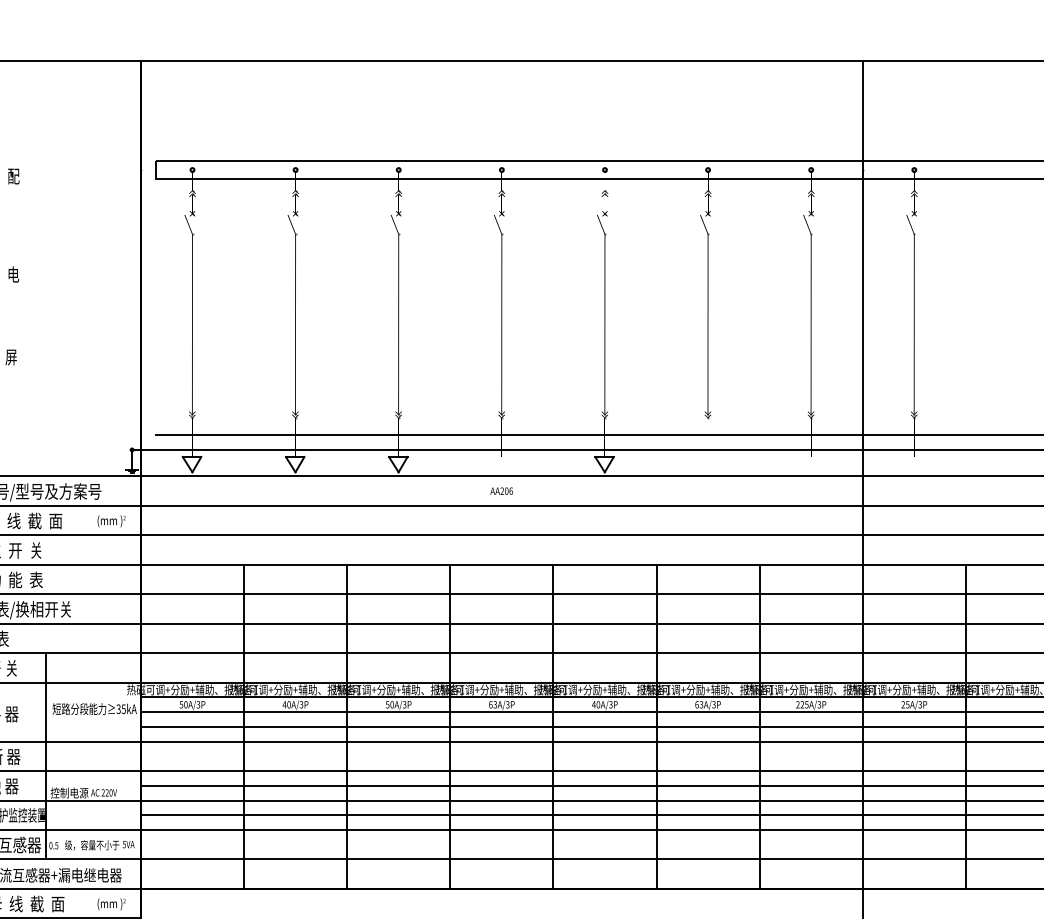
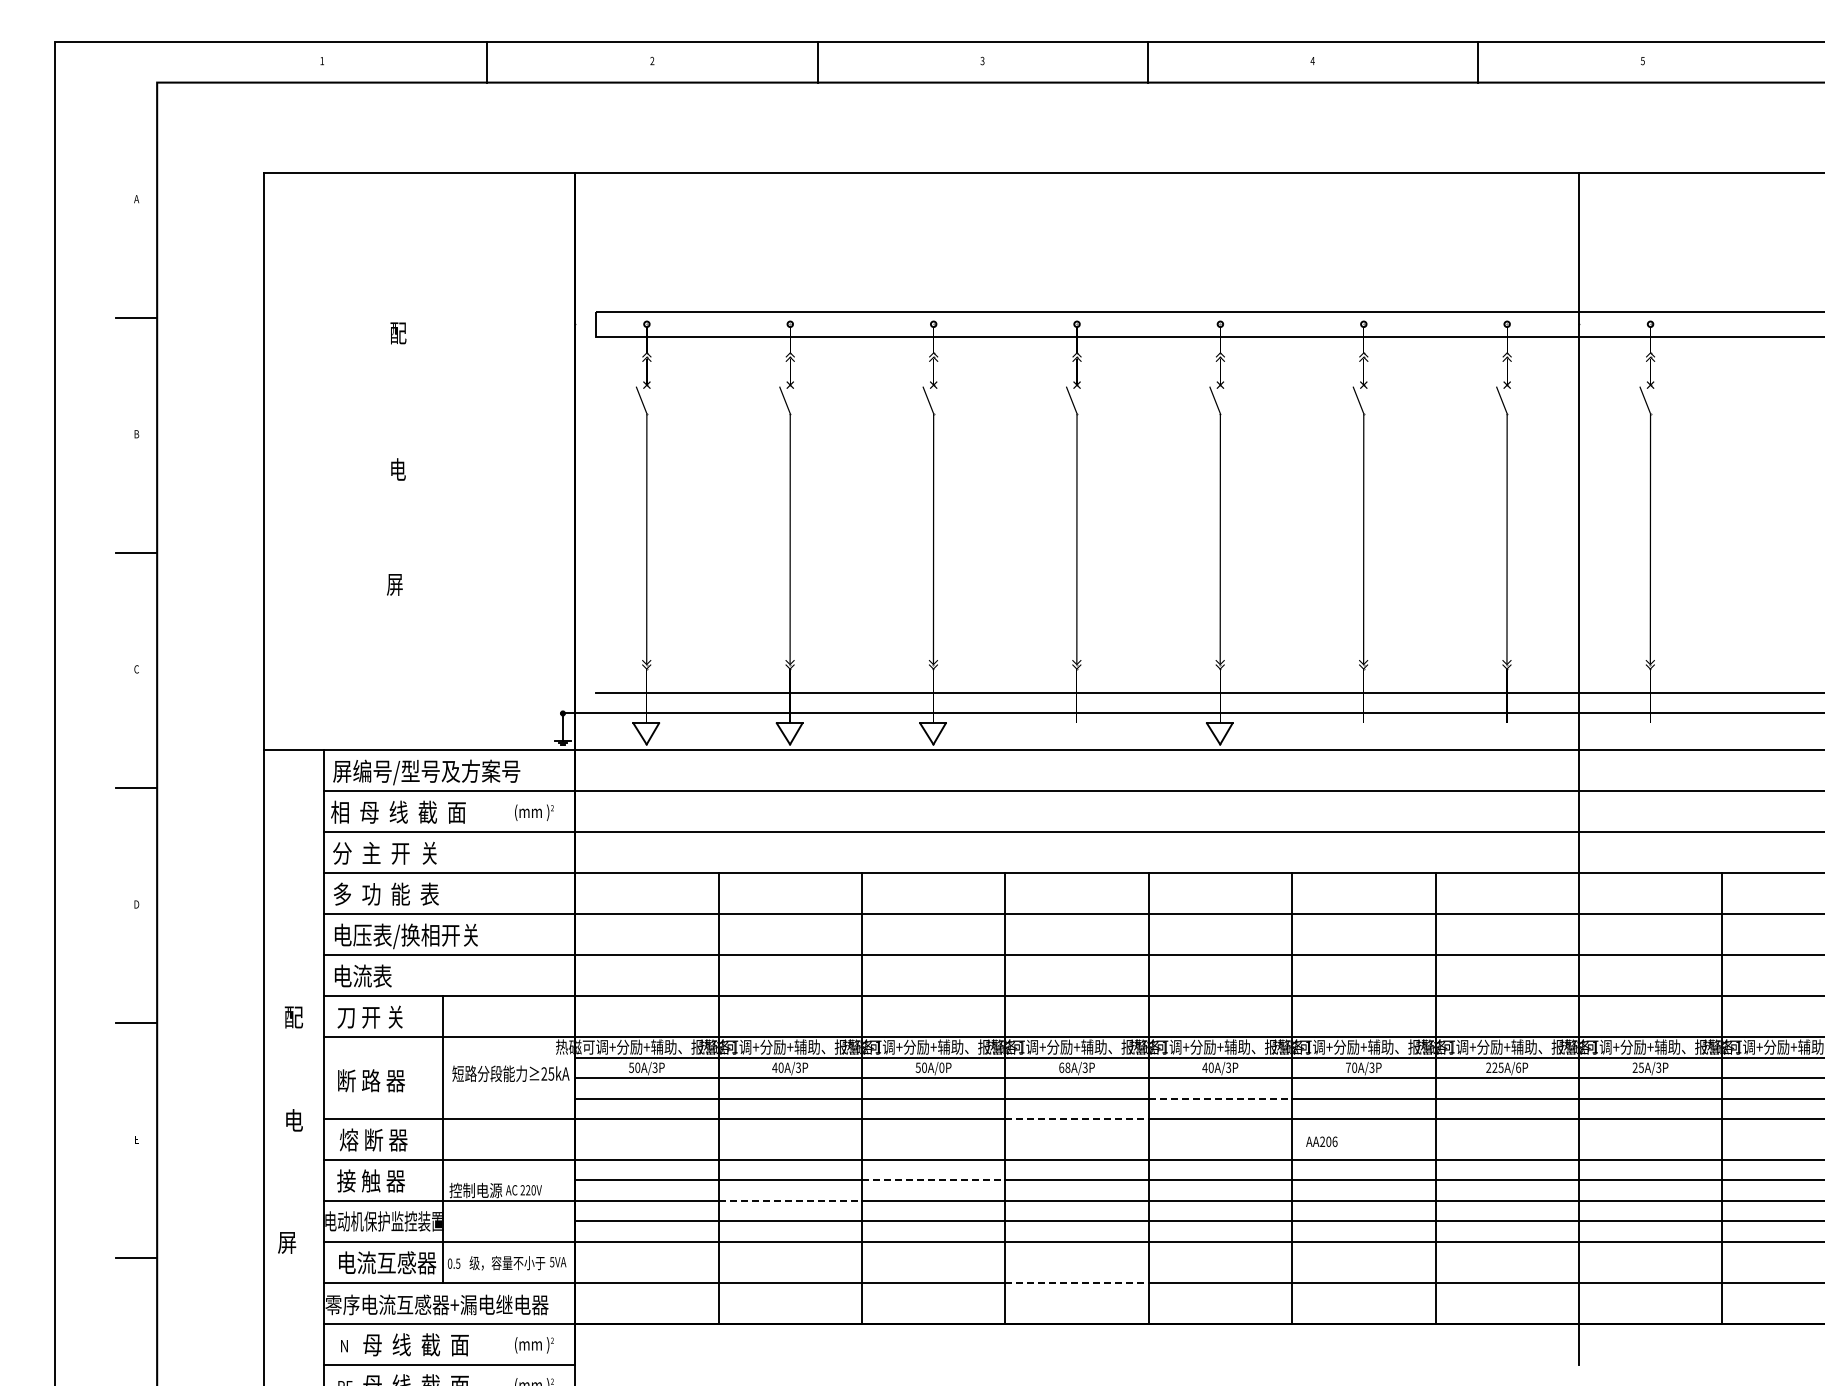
text: (501, 490) -> (1321, 1141), moved
text: (404, 704) -> (941, 1067), 50A/3P -> 50A/0P
text: (495, 704) -> (1067, 1067), 63A/3P -> 68A/3P
text: (699, 704) -> (1351, 1067), 63A/3P -> 70A/3P
text: (819, 704) -> (1518, 1067), 225A/3P -> 225A/6P
text: (118, 708) -> (544, 1073), 35kA -> 25kA
line: (605, 726) -> (1220, 1098), solid -> dashed
line: (502, 741) -> (1077, 1119), solid -> dashed
line: (398, 785) -> (933, 1180), solid -> dashed
line: (295, 800) -> (790, 1200), solid -> dashed
line: (502, 859) -> (1077, 1282), solid -> dashed

